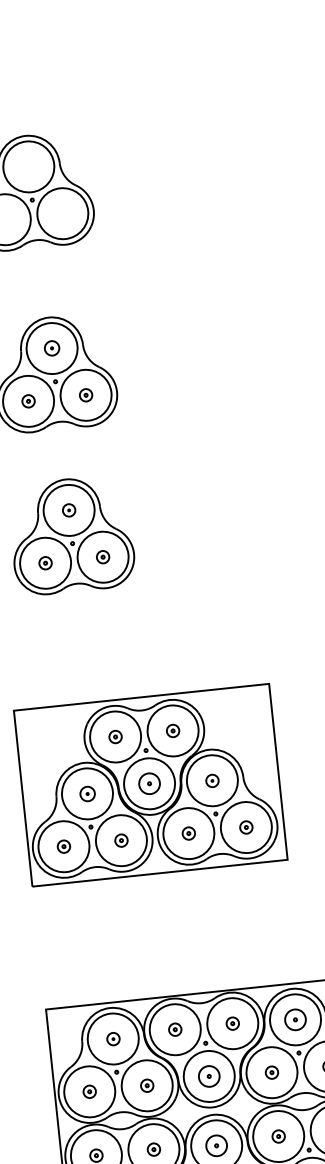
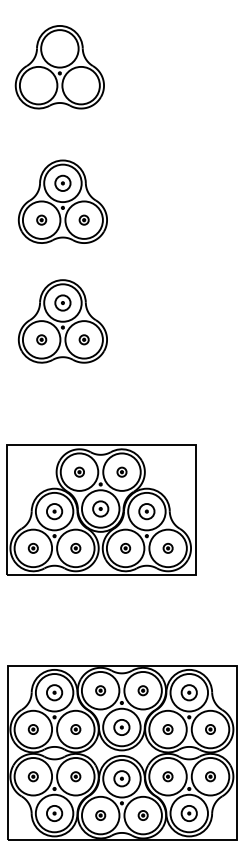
part: (51, 347) -> (62, 182), size x1.43
part: (68, 509) -> (62, 302), size x1.67
part: (211, 780) -> (146, 511), size x1.67
part: (87, 793) -> (54, 511), size x1.43
part: (113, 1038) -> (54, 692), size x1.67

